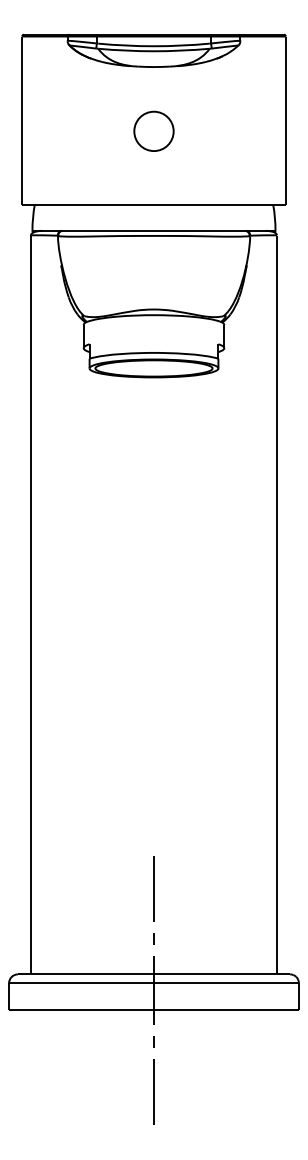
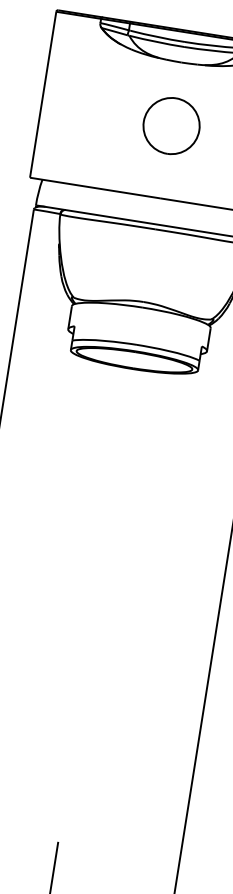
part: (153, 131) -> (171, 126), size x1.43

